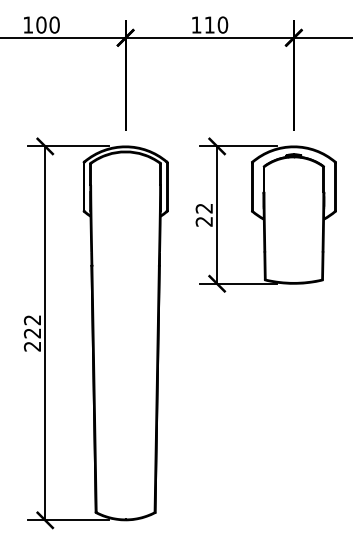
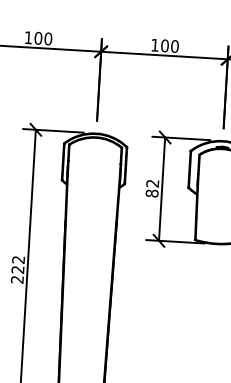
text: (209, 24) -> (164, 45), 110 -> 100
text: (203, 221) -> (151, 193), 22 -> 82

